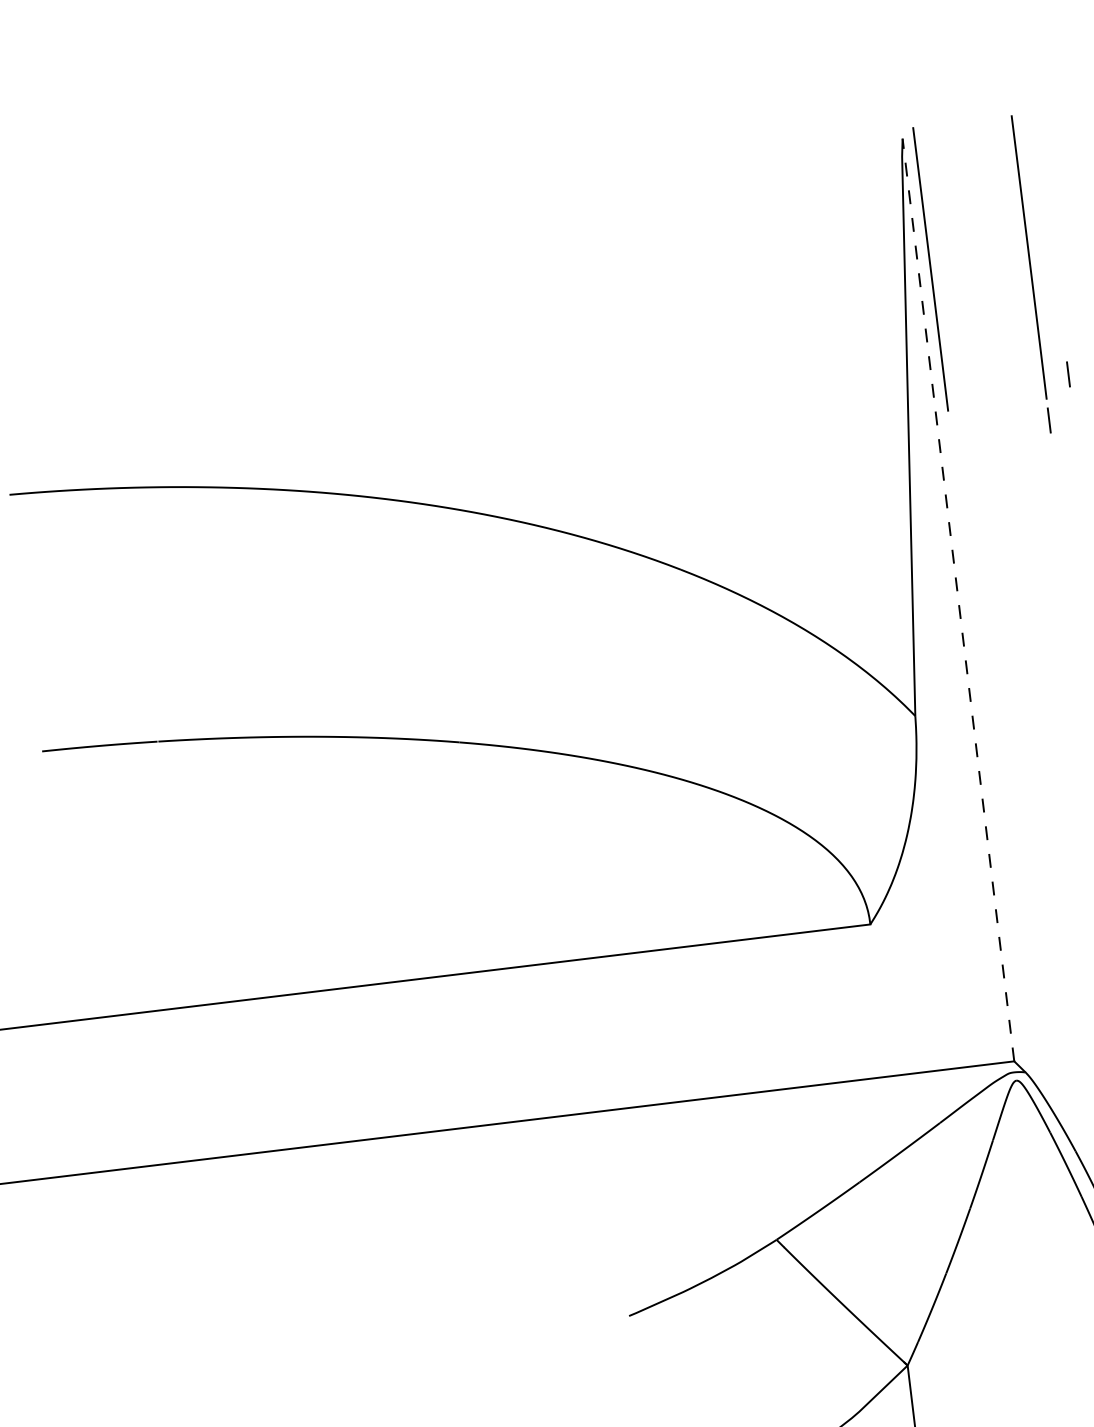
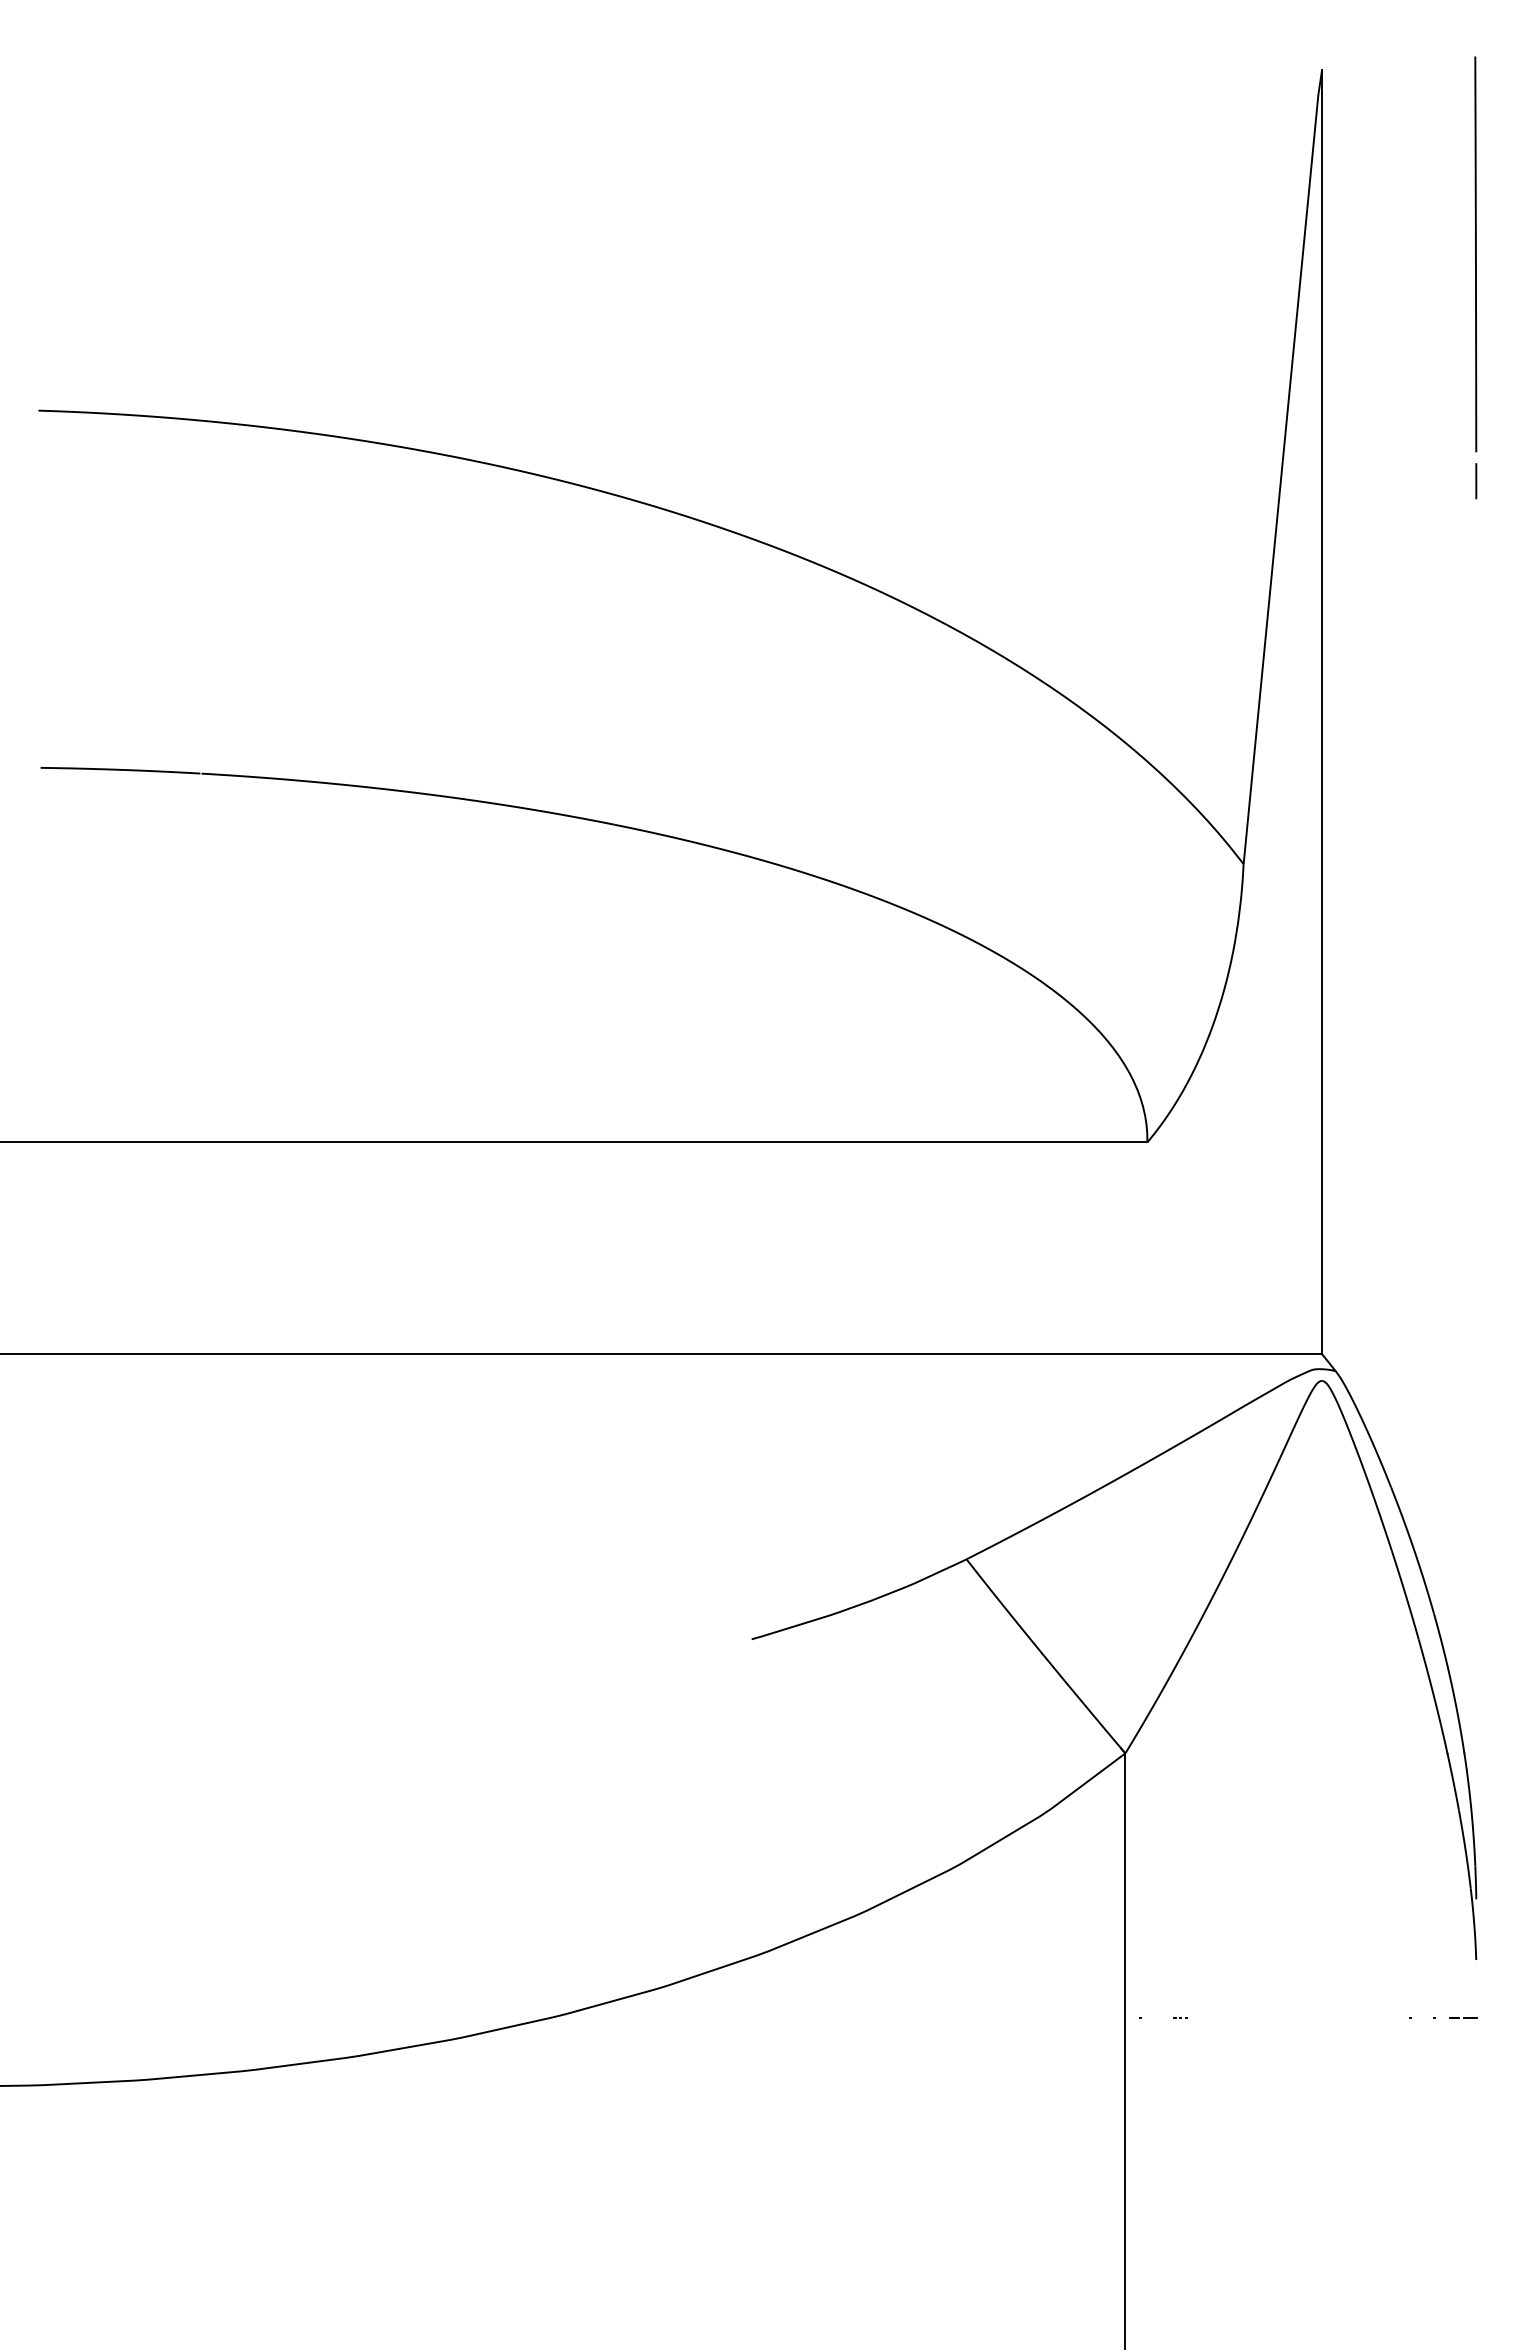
line: (930, 269) -> (1338, 254), removed
line: (1068, 374) -> (1510, 421), removed
line: (958, 600) -> (1321, 712), dashed -> solid

